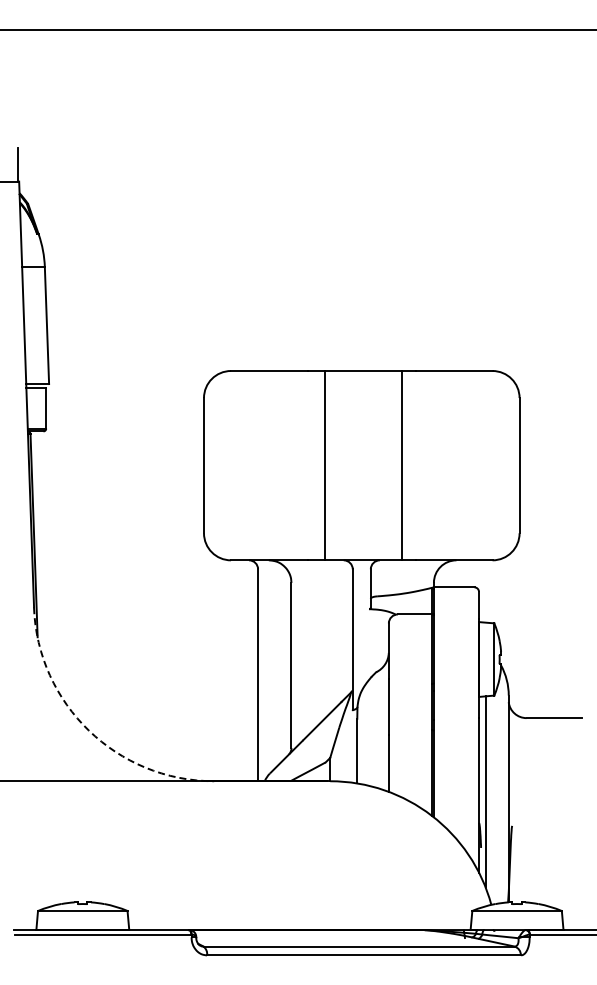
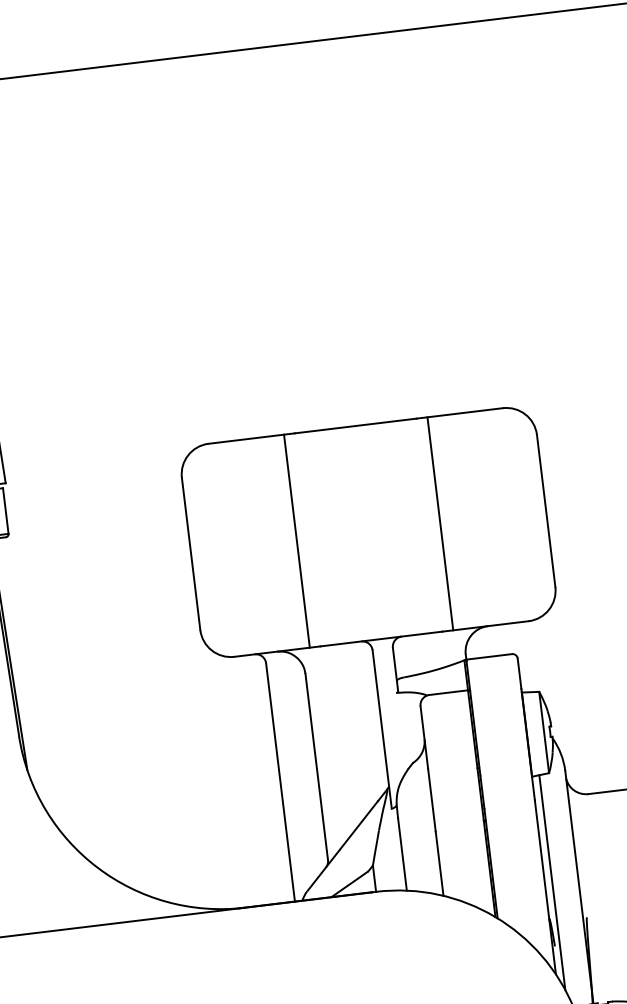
line: (325, 465) -> (297, 540), moved
line: (401, 465) -> (440, 523), moved
arc: (88, 730) -> (97, 867), dashed -> solid

